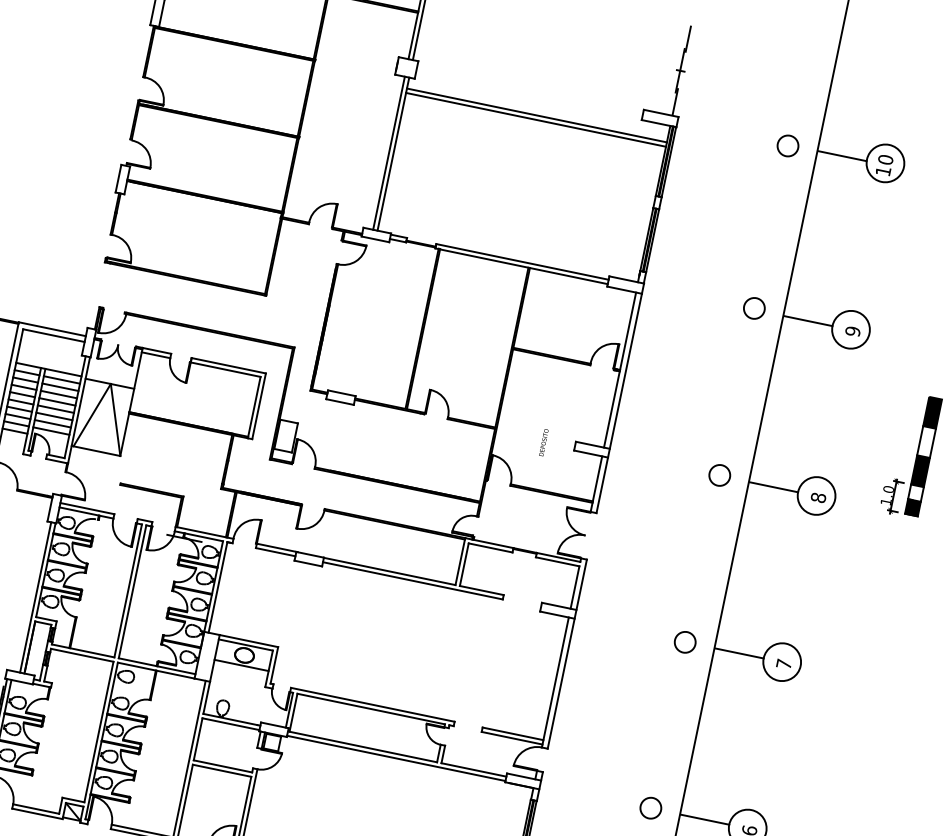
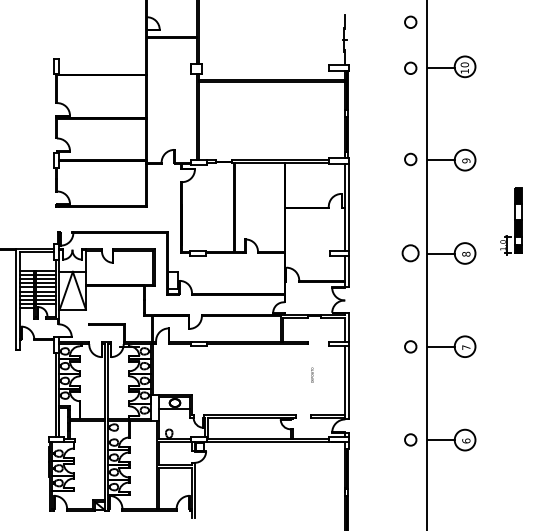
circle: (804, 62) -> (410, 21), added
text: (544, 441) -> (312, 374), moved
circle: (719, 474) -> (410, 252), size x1.4

